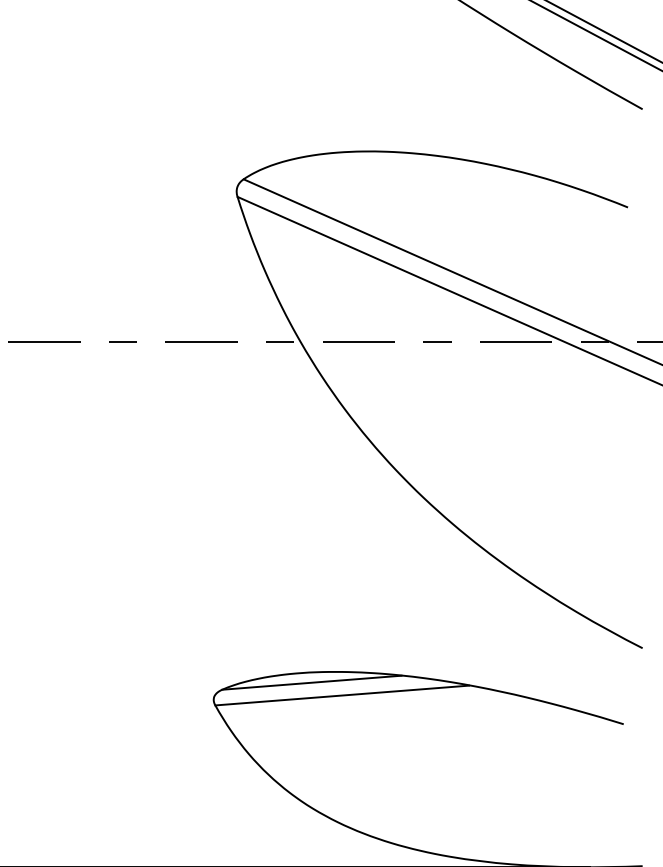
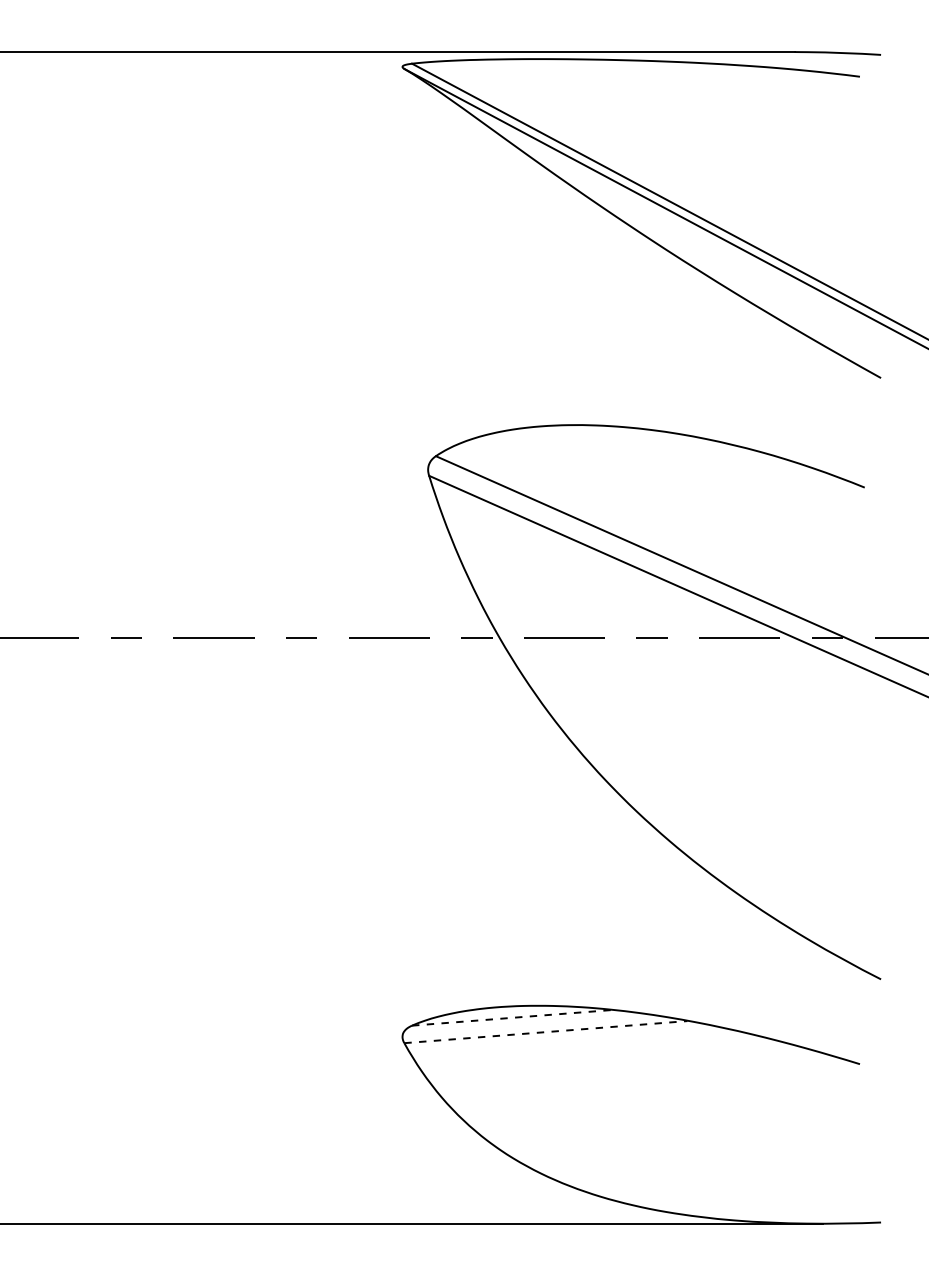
line: (312, 682) -> (512, 1017), solid -> dashed
line: (341, 695) -> (545, 1032), solid -> dashed

